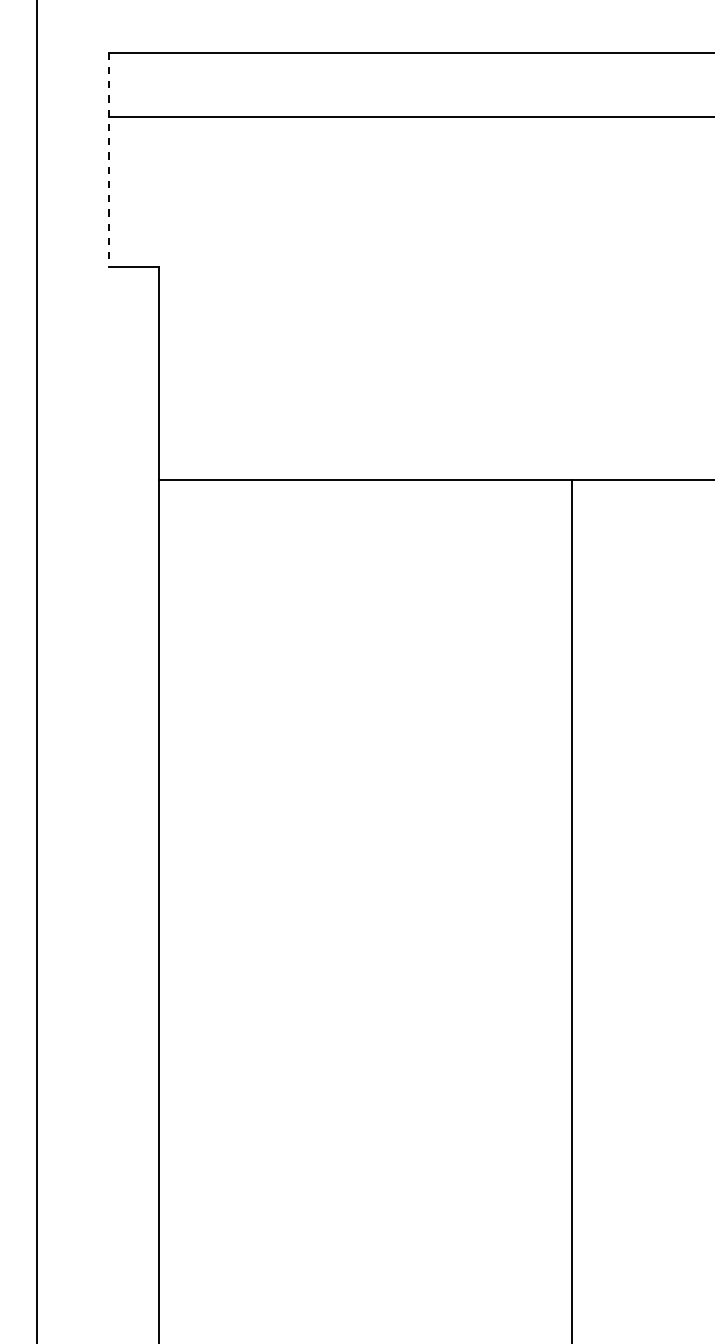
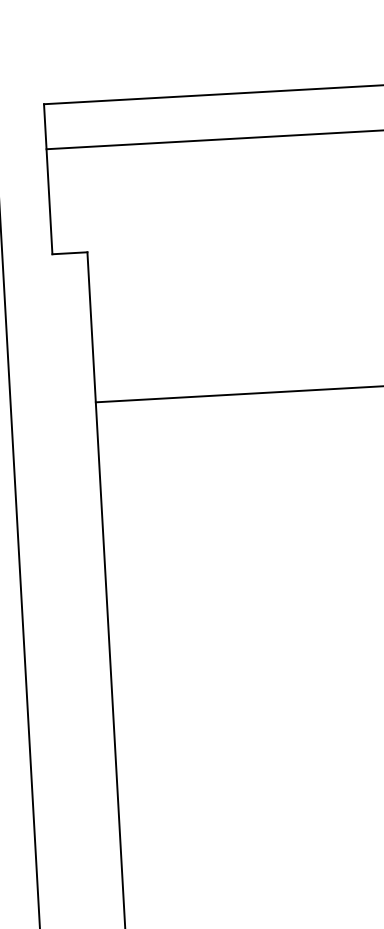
line: (108, 159) -> (48, 179), dashed -> solid

